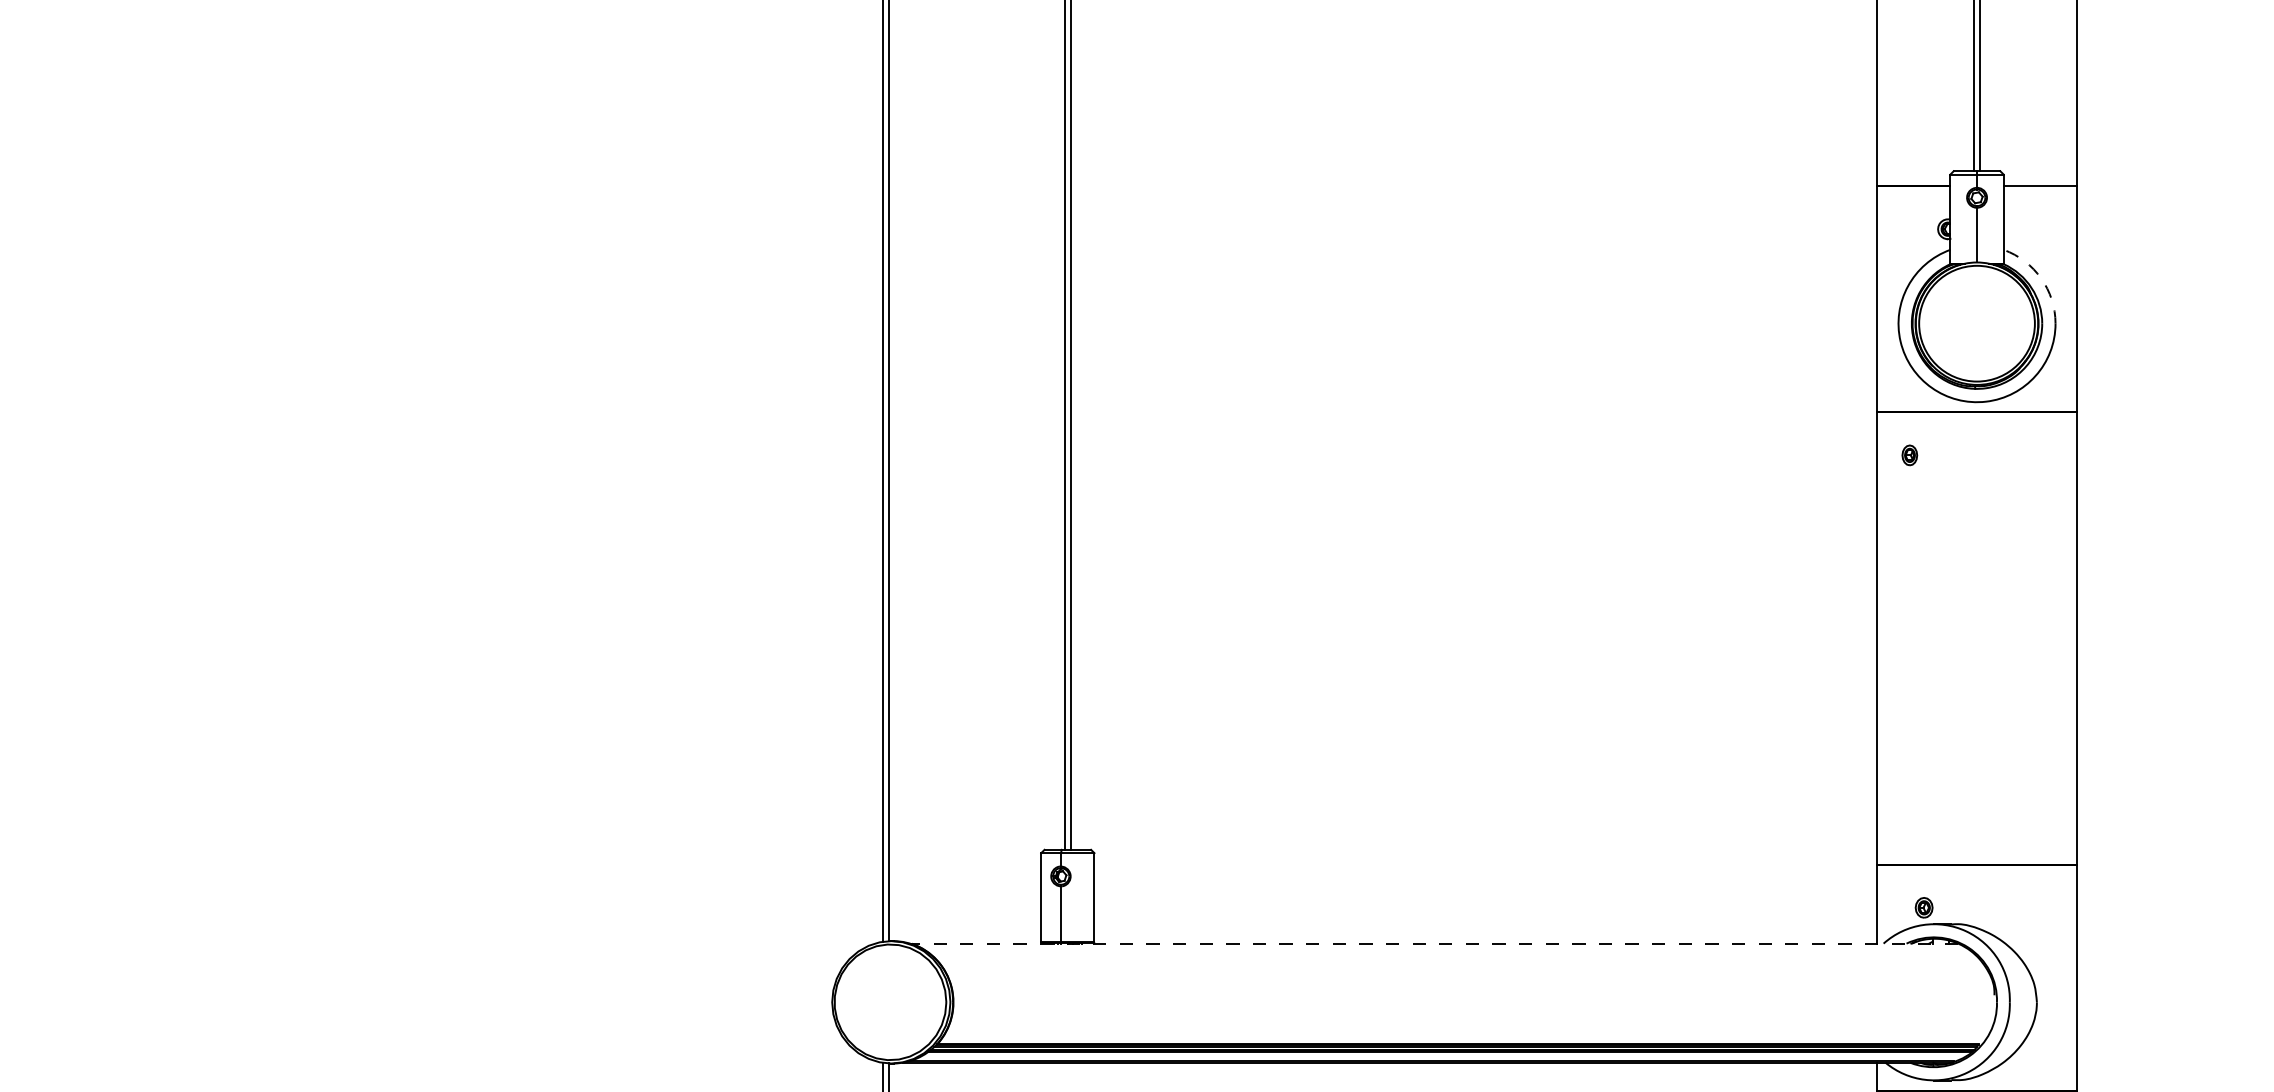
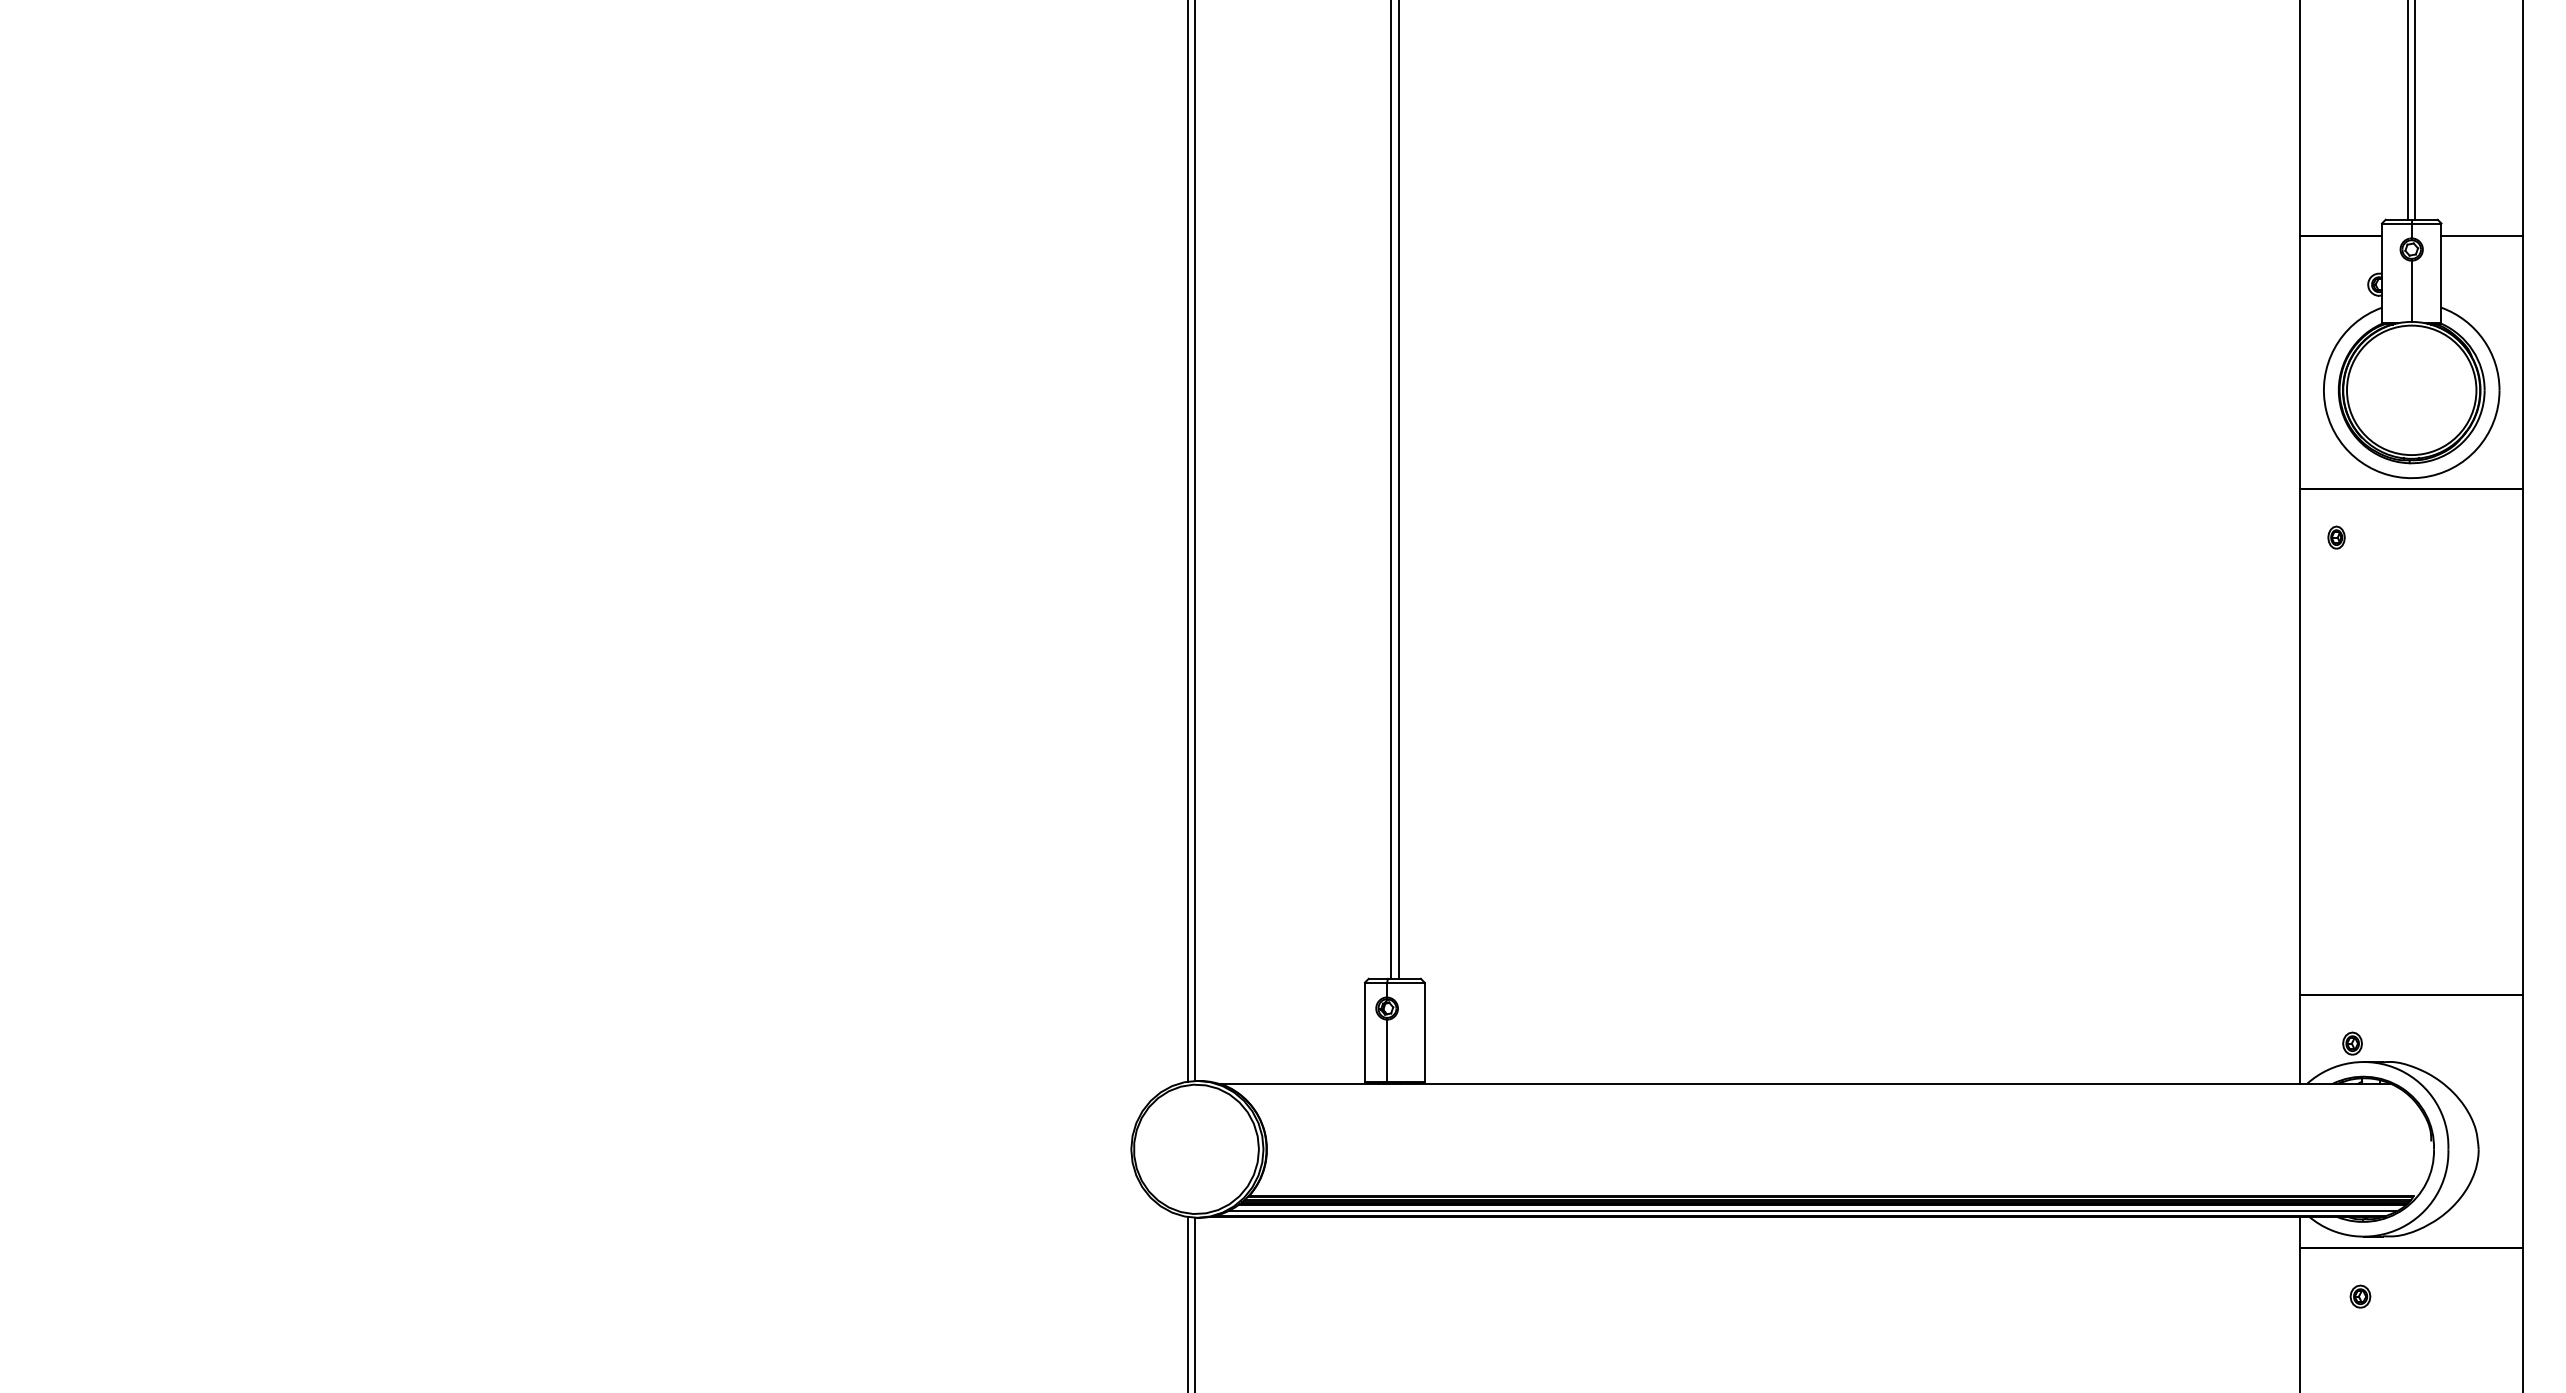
arc: (2041, 278) -> (2483, 339), dashed -> solid
line: (1434, 943) -> (1804, 1083), dashed -> solid
line: (1440, 1057) -> (1811, 1211), added

